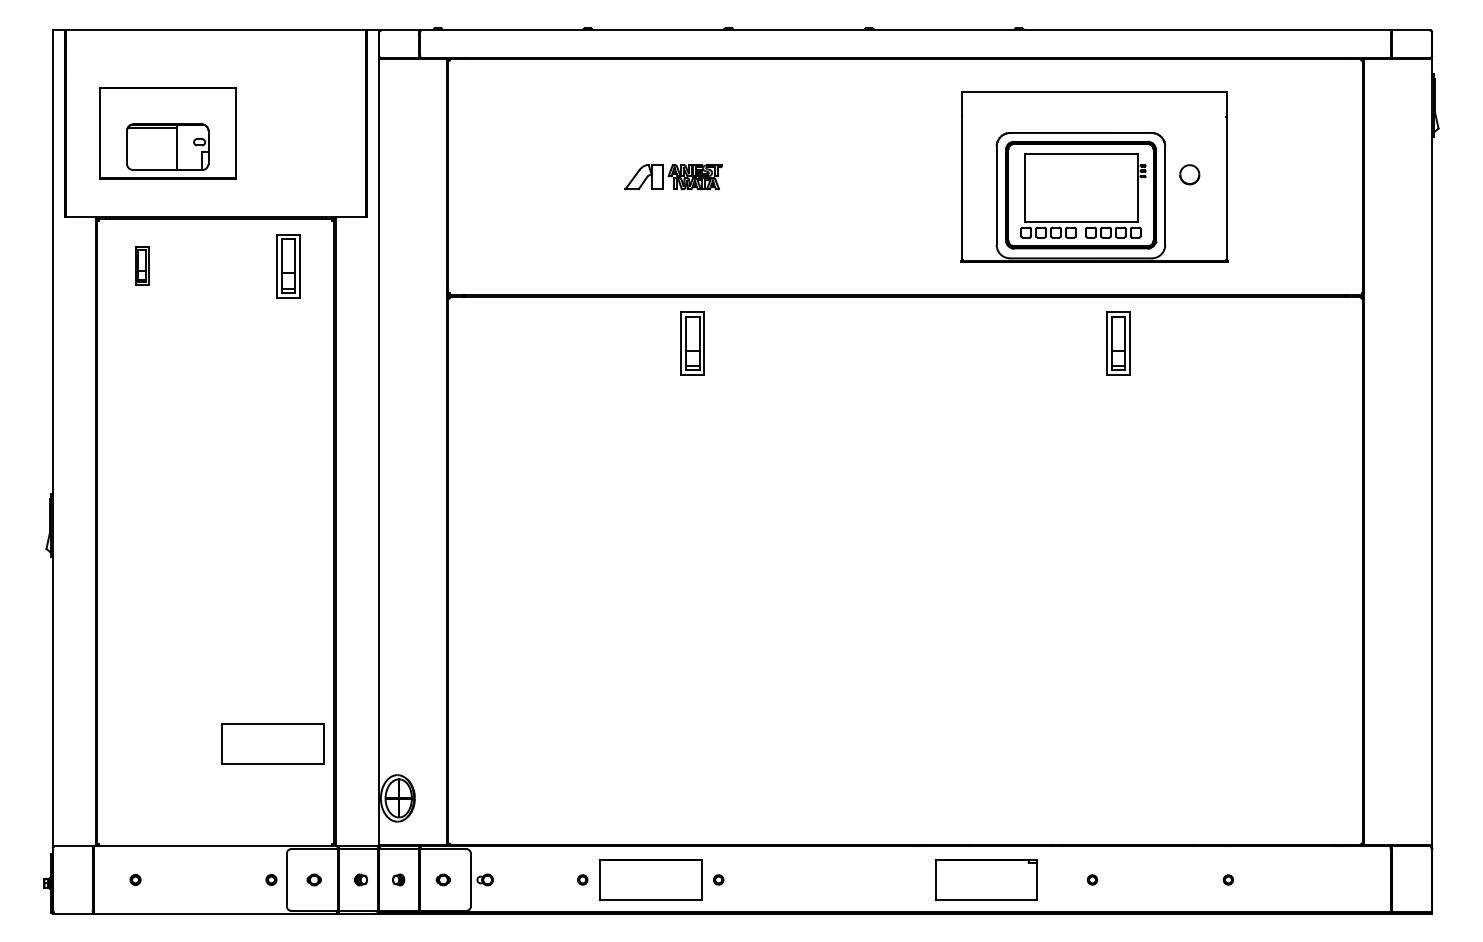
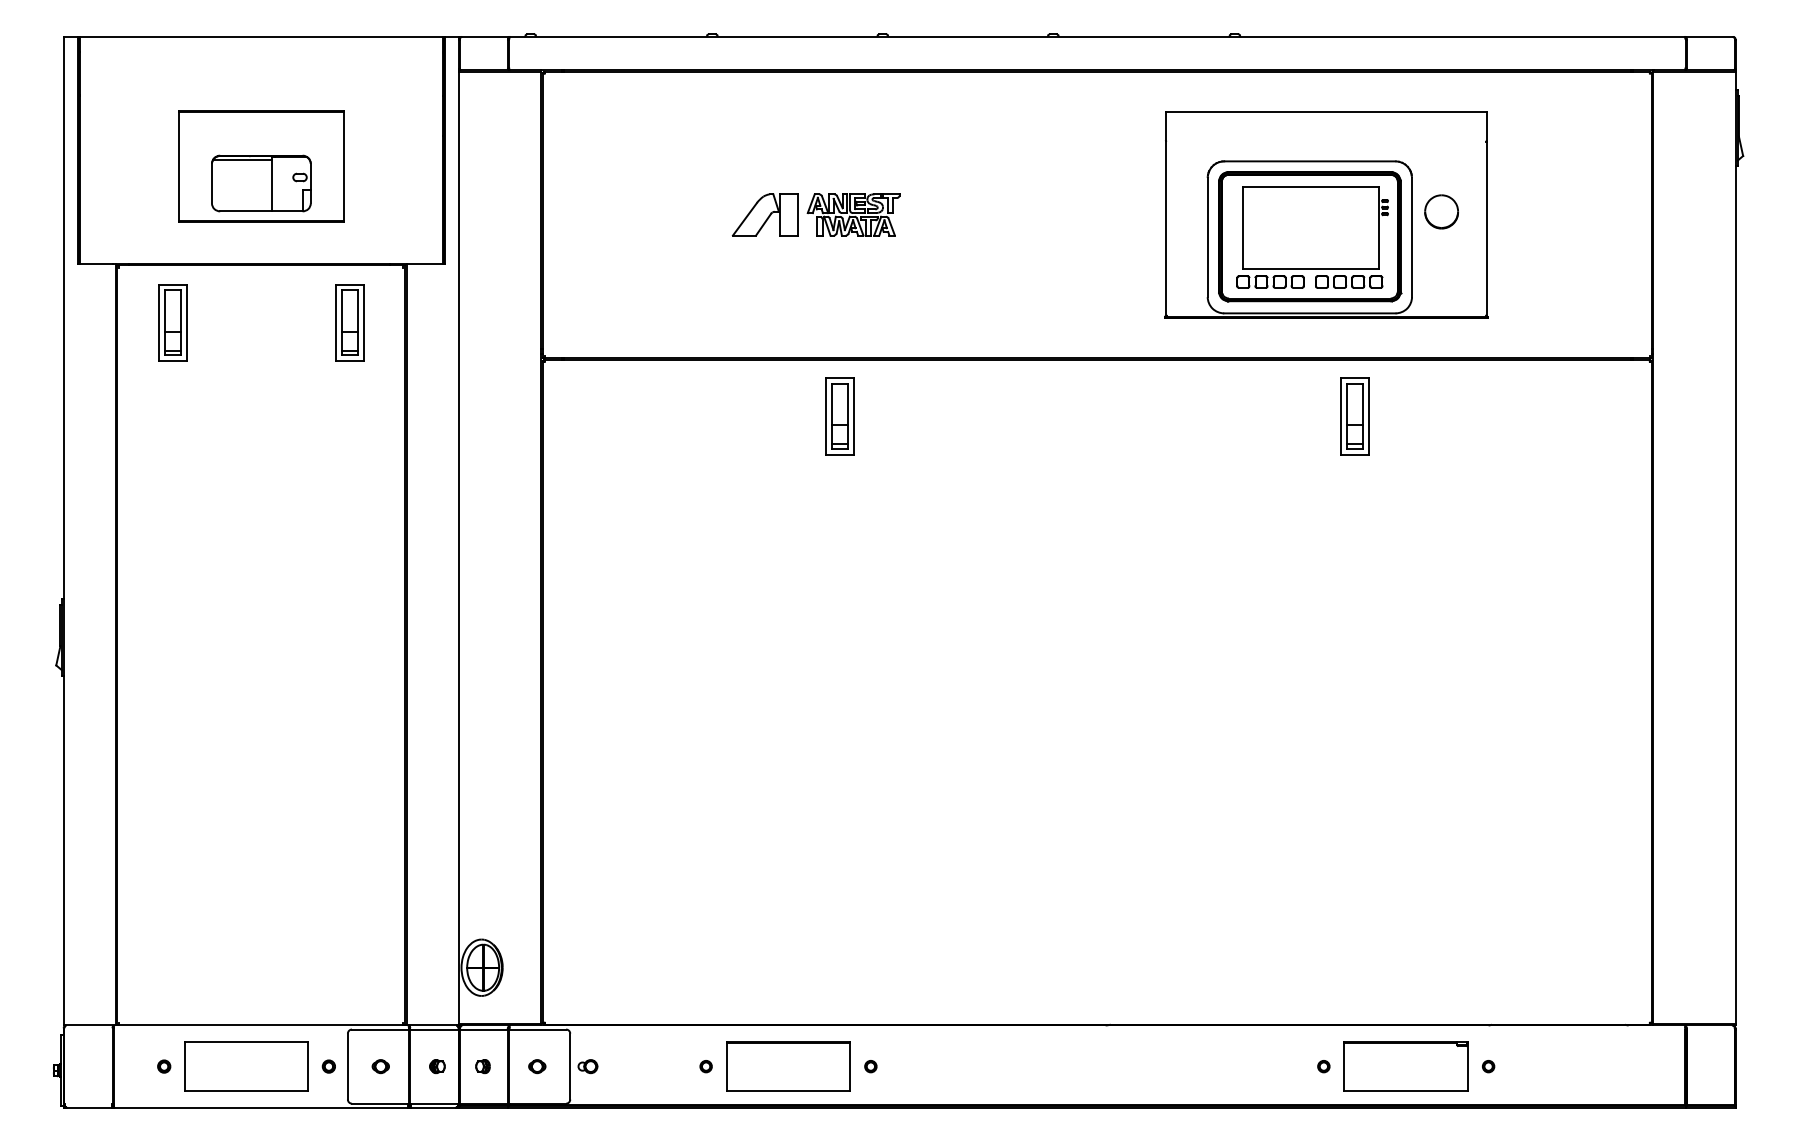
part: (167, 133) -> (261, 166), moved
part: (1189, 174) -> (1441, 211), size x1.43
part: (673, 177) -> (816, 215), size x1.43
part: (142, 266) -> (172, 323), size x1.67
part: (272, 743) -> (246, 1066), moved
part: (986, 879) -> (1406, 1066), moved

